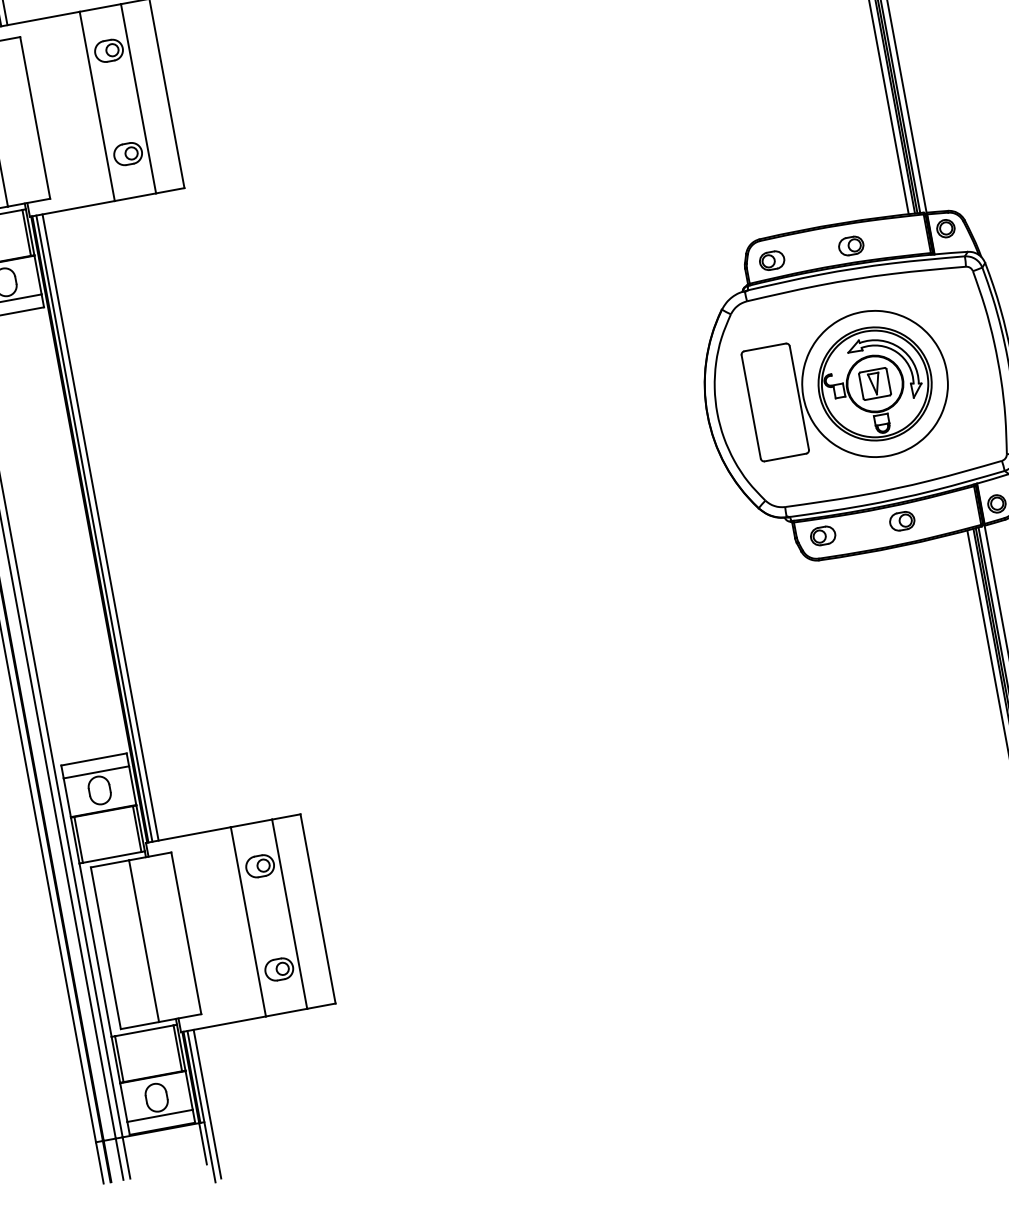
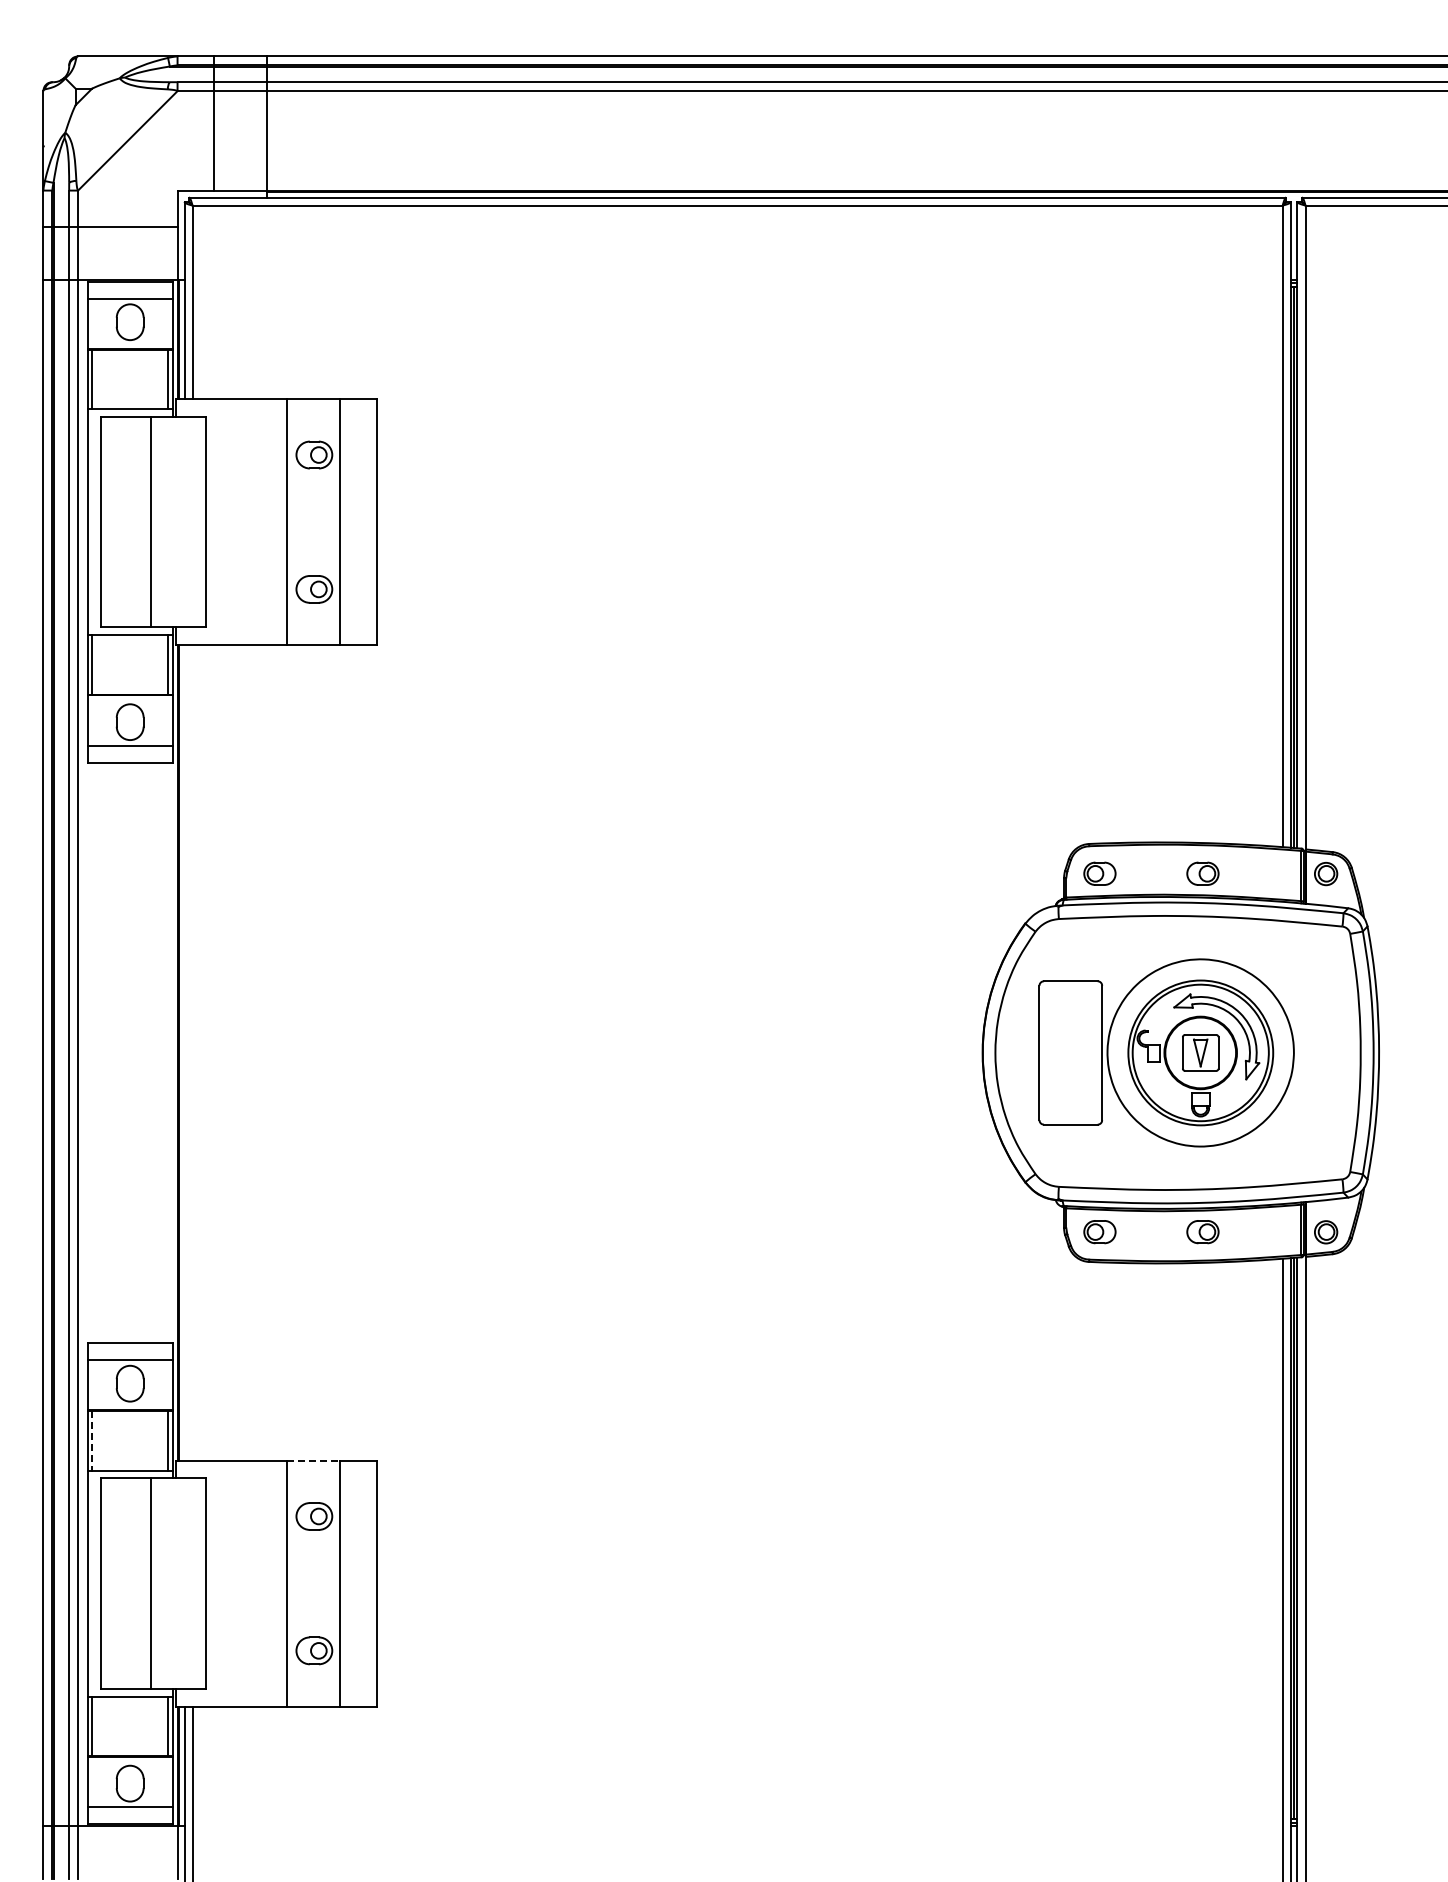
line: (100, 527) -> (192, 1052), removed
line: (94, 528) -> (184, 1052), removed
line: (251, 823) -> (313, 1460), solid -> dashed
line: (78, 839) -> (92, 1440), solid -> dashed

